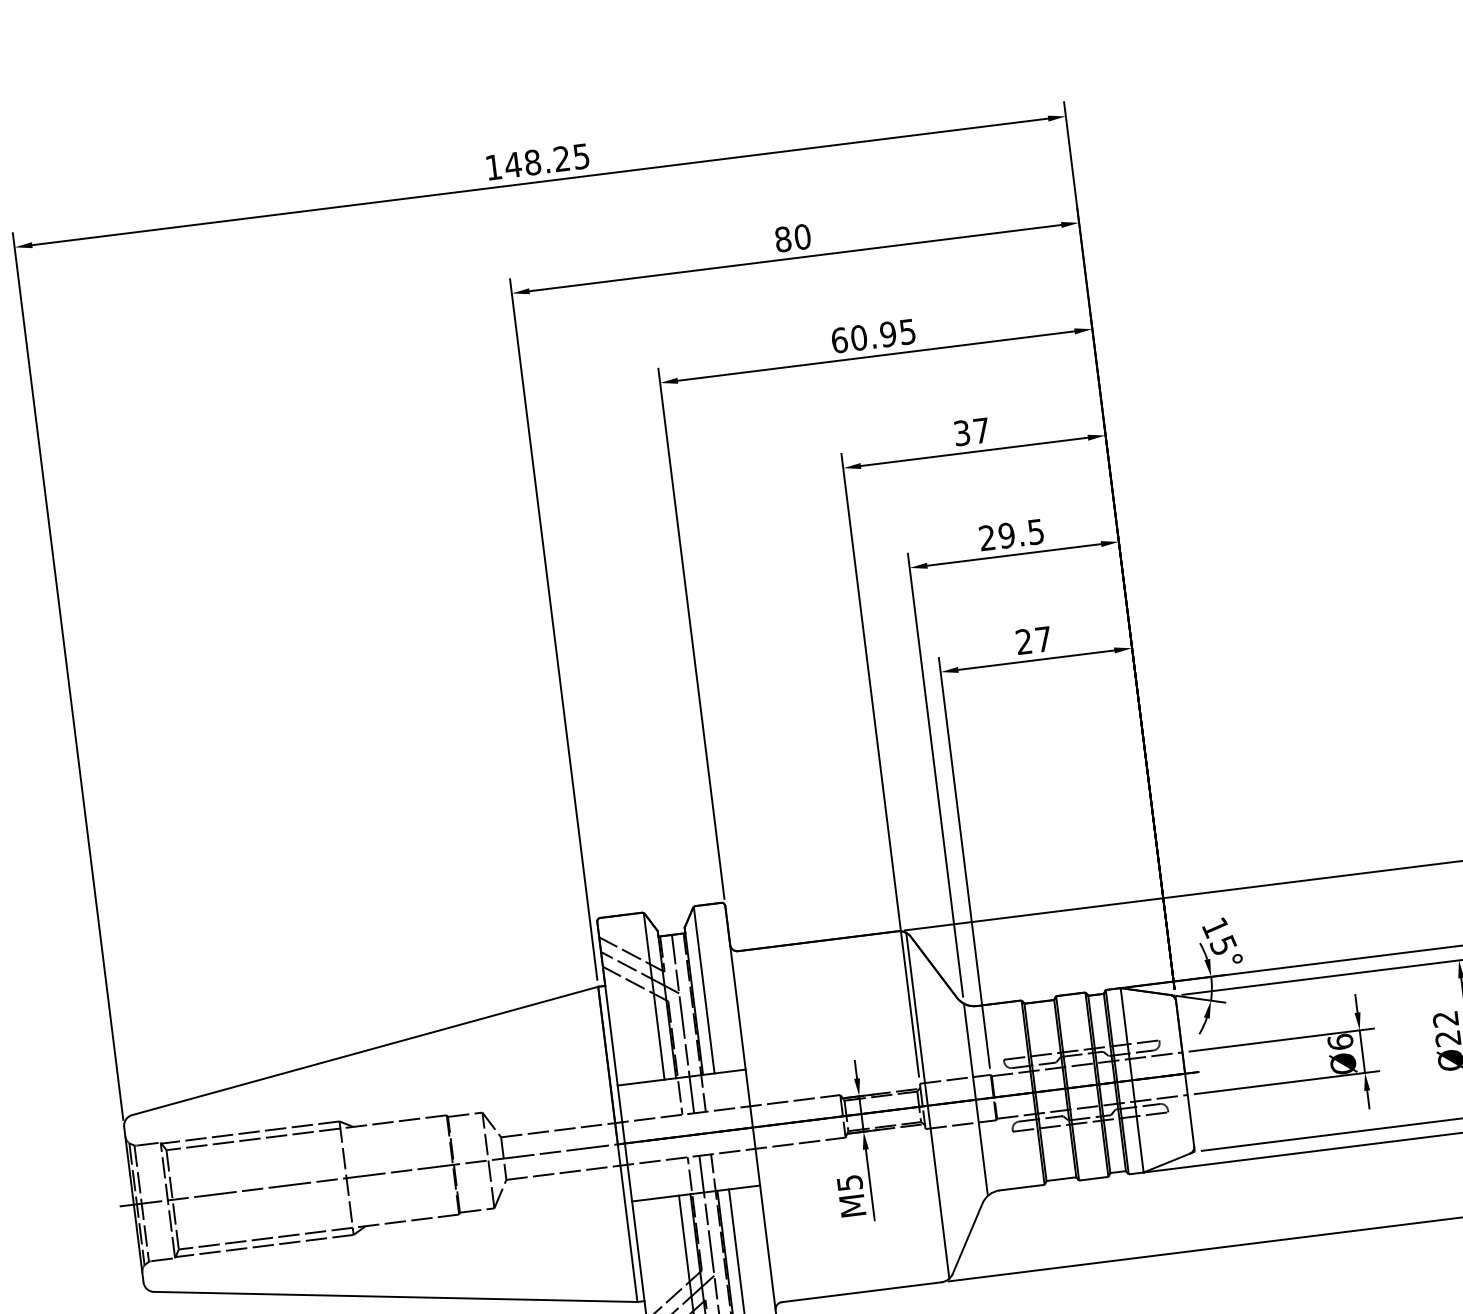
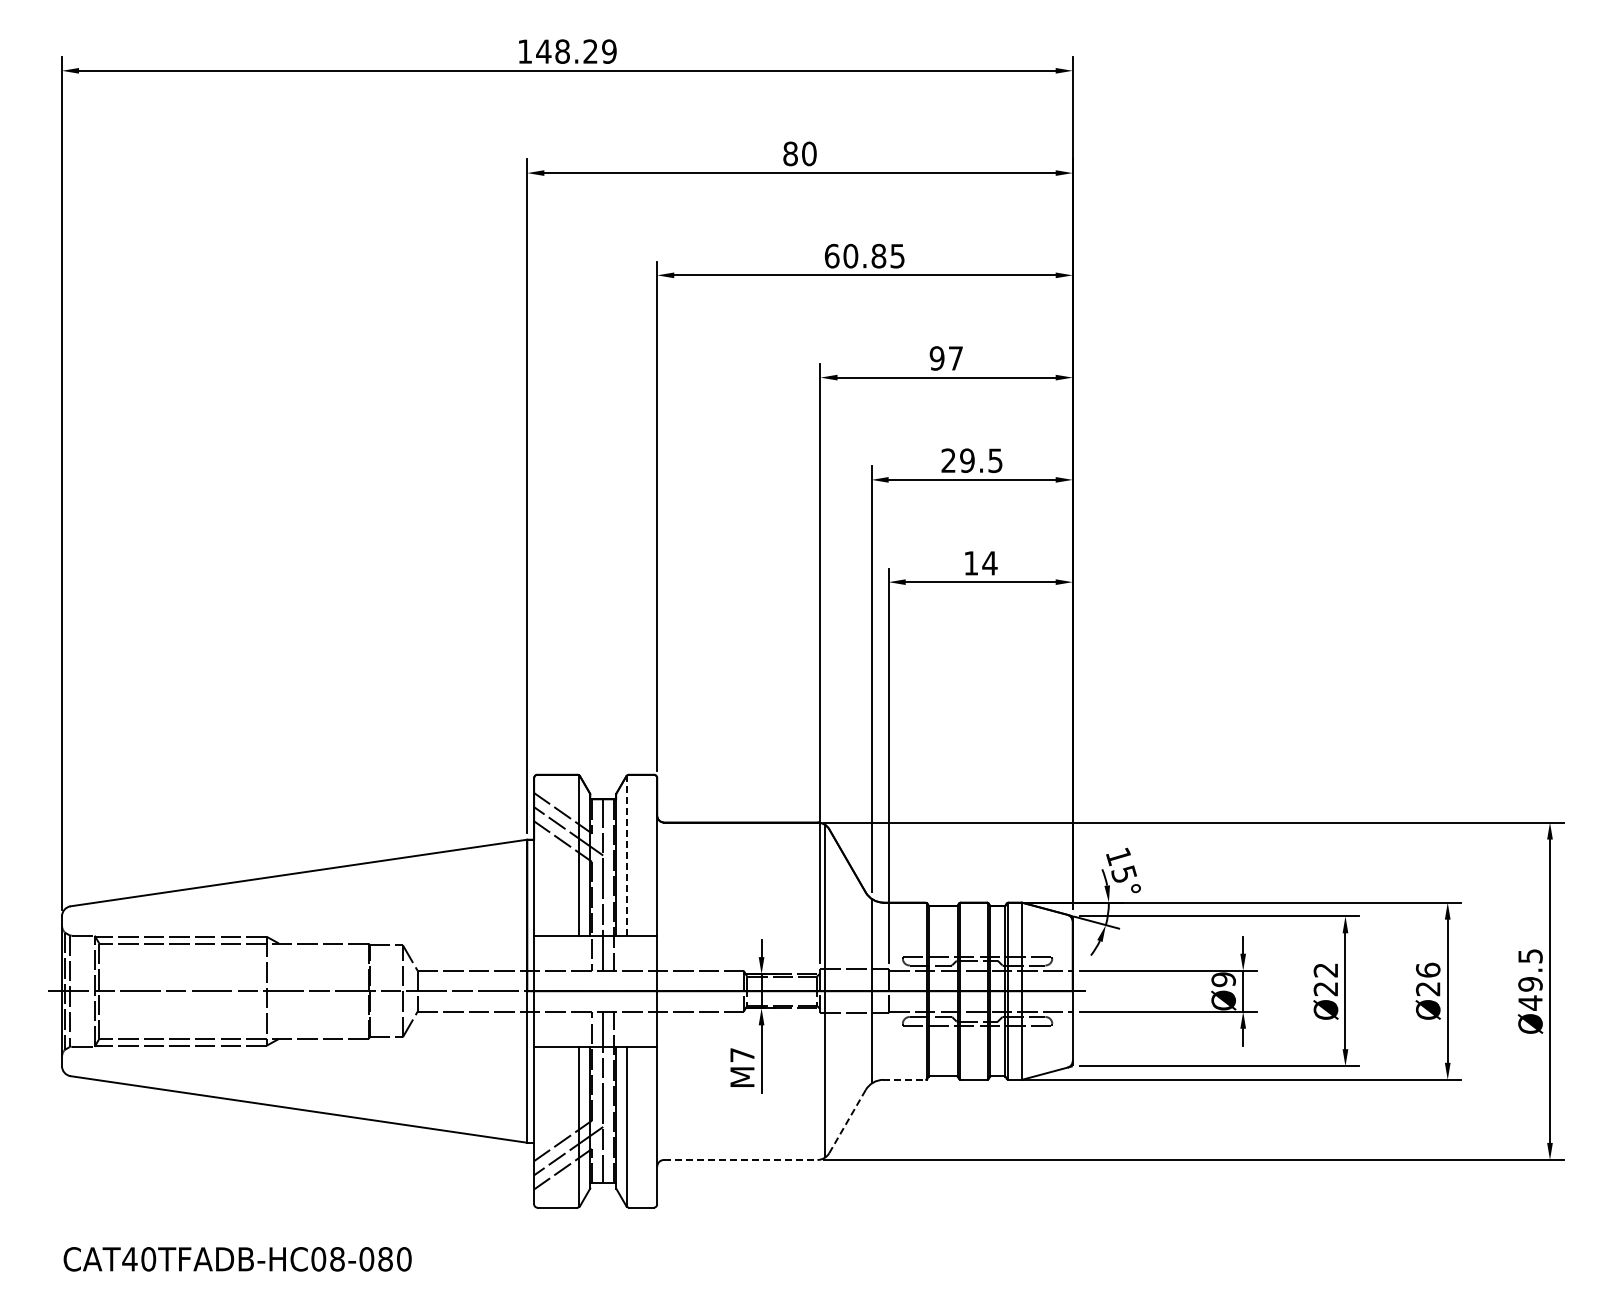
text: (581, 156) -> (609, 51), 148.25 -> 148.29
text: (887, 334) -> (878, 256), 60.95 -> 60.85
text: (961, 433) -> (936, 358), 37 -> 97
text: (1033, 640) -> (980, 563), 27 -> 14
line: (704, 990) -> (627, 855), solid -> dashed
text: (1340, 1041) -> (1223, 979), Ø6 -> Ø9
text: (849, 1183) -> (742, 1055), M5 -> M7
line: (1021, 1187) -> (904, 1079), solid -> dashed
line: (967, 1239) -> (847, 1122), solid -> dashed
line: (861, 1291) -> (740, 1159), solid -> dashed

